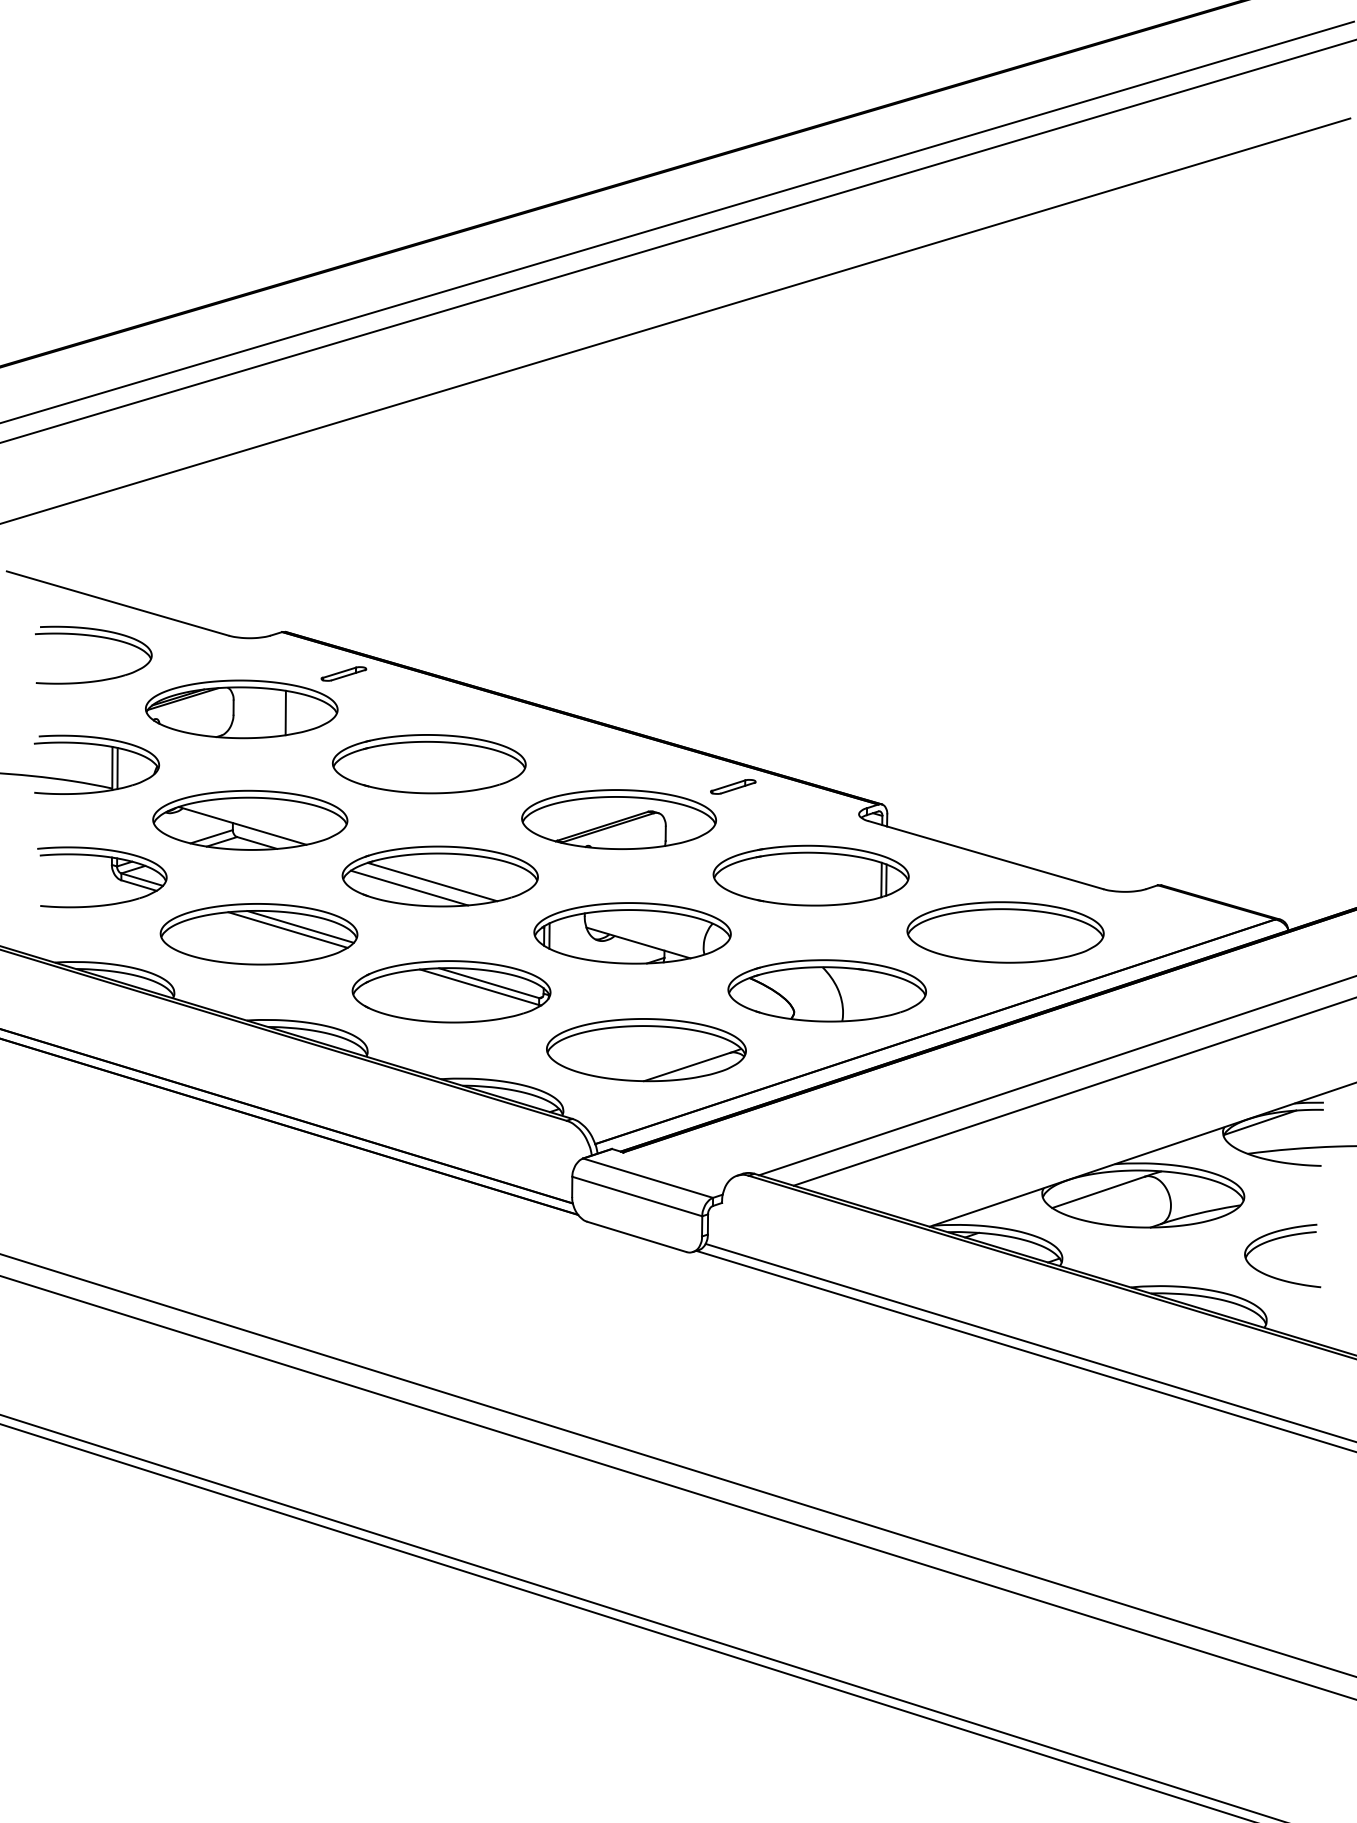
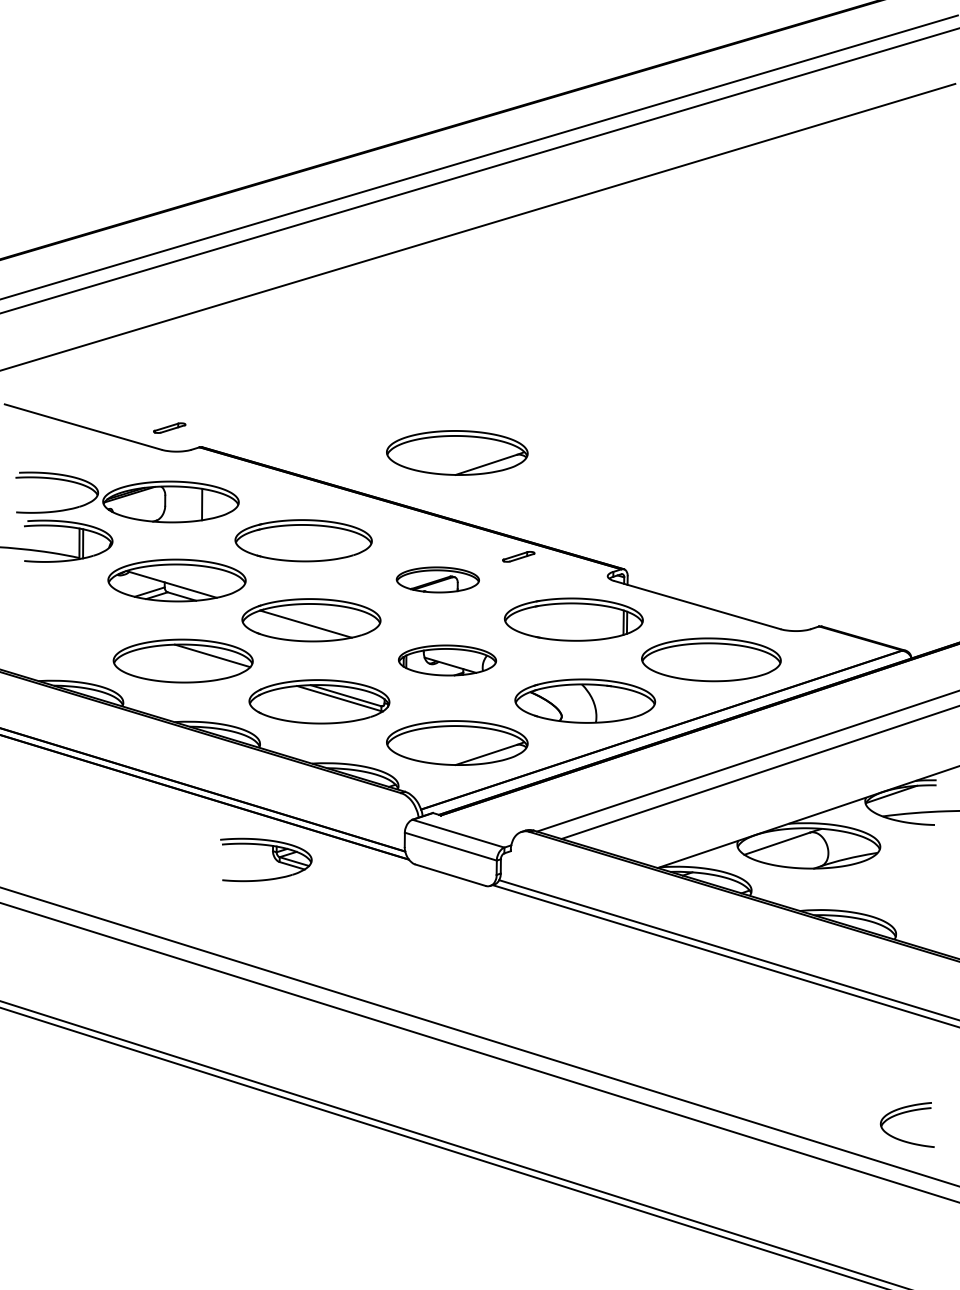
part: (95, 637) -> (58, 480), moved
part: (646, 640) -> (457, 453), added
part: (343, 673) -> (169, 427), moved
part: (618, 819) -> (437, 579), size x0.6
part: (112, 872) -> (273, 856), moved
line: (409, 887) -> (289, 628), removed
line: (287, 929) -> (203, 657), removed
part: (632, 933) -> (447, 660), size x0.7
part: (1278, 1239) -> (904, 1113), moved

